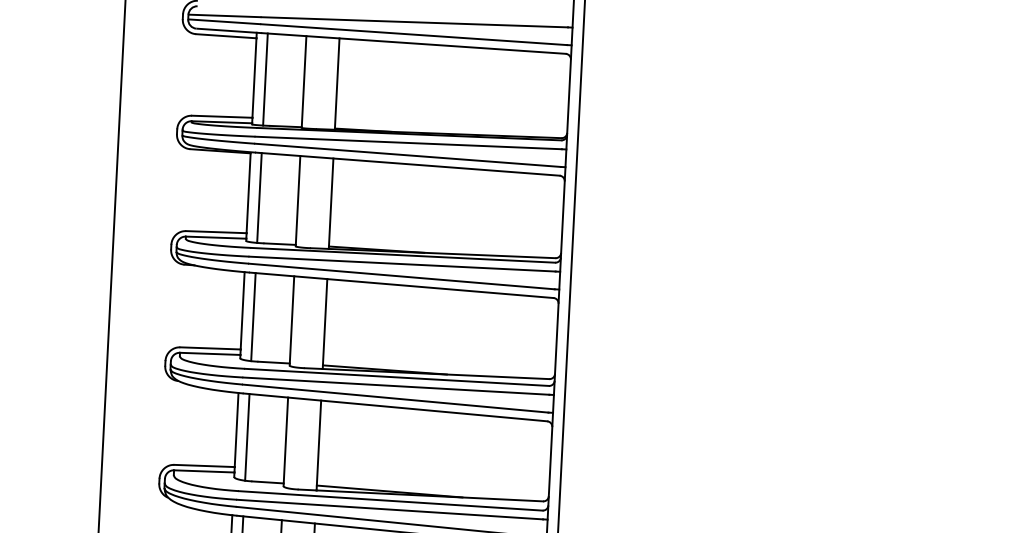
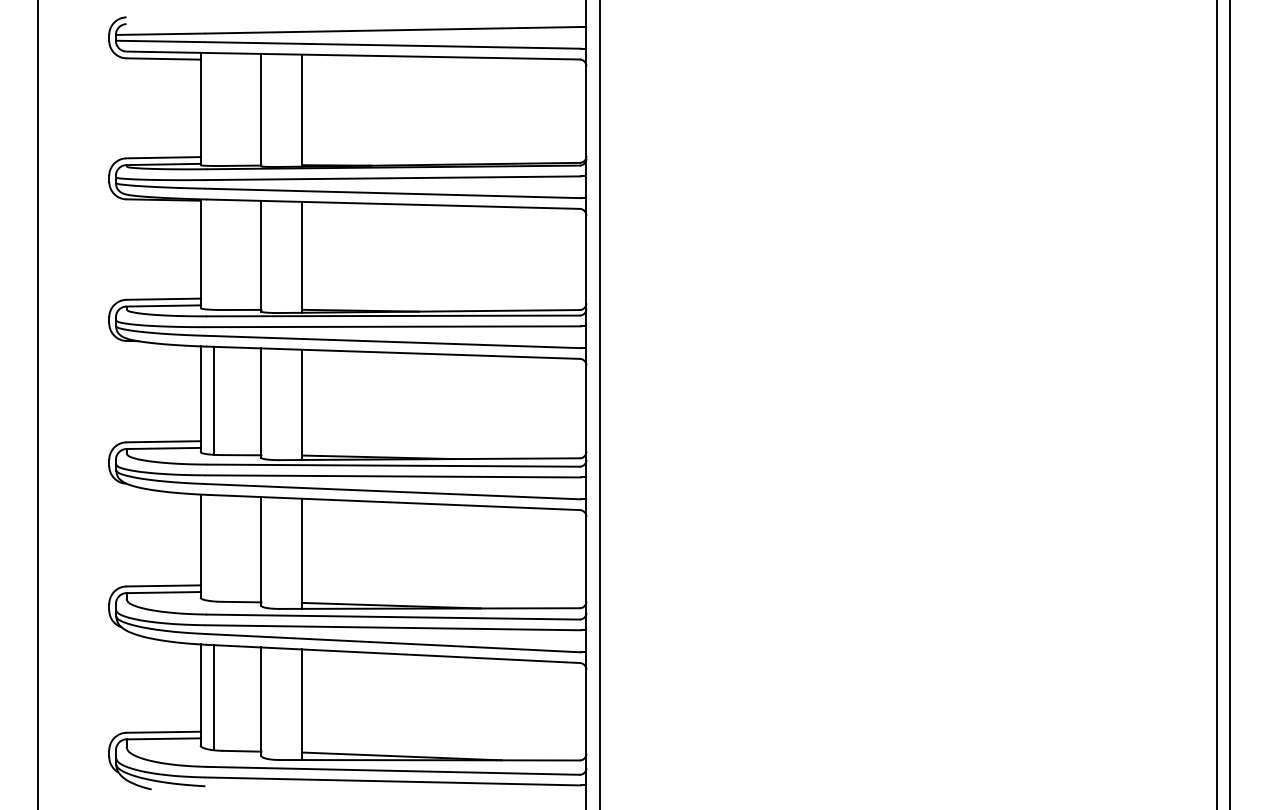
line: (265, 79) -> (214, 109), removed
line: (259, 197) -> (214, 254), removed
line: (247, 437) -> (214, 548), removed

